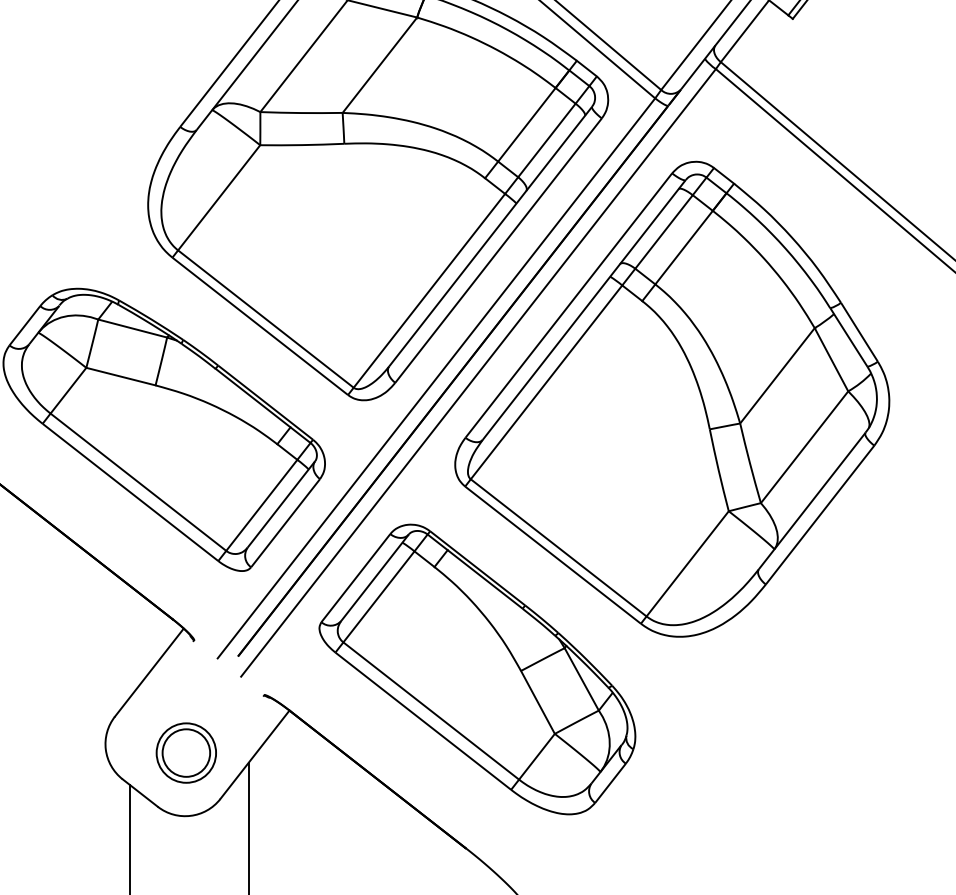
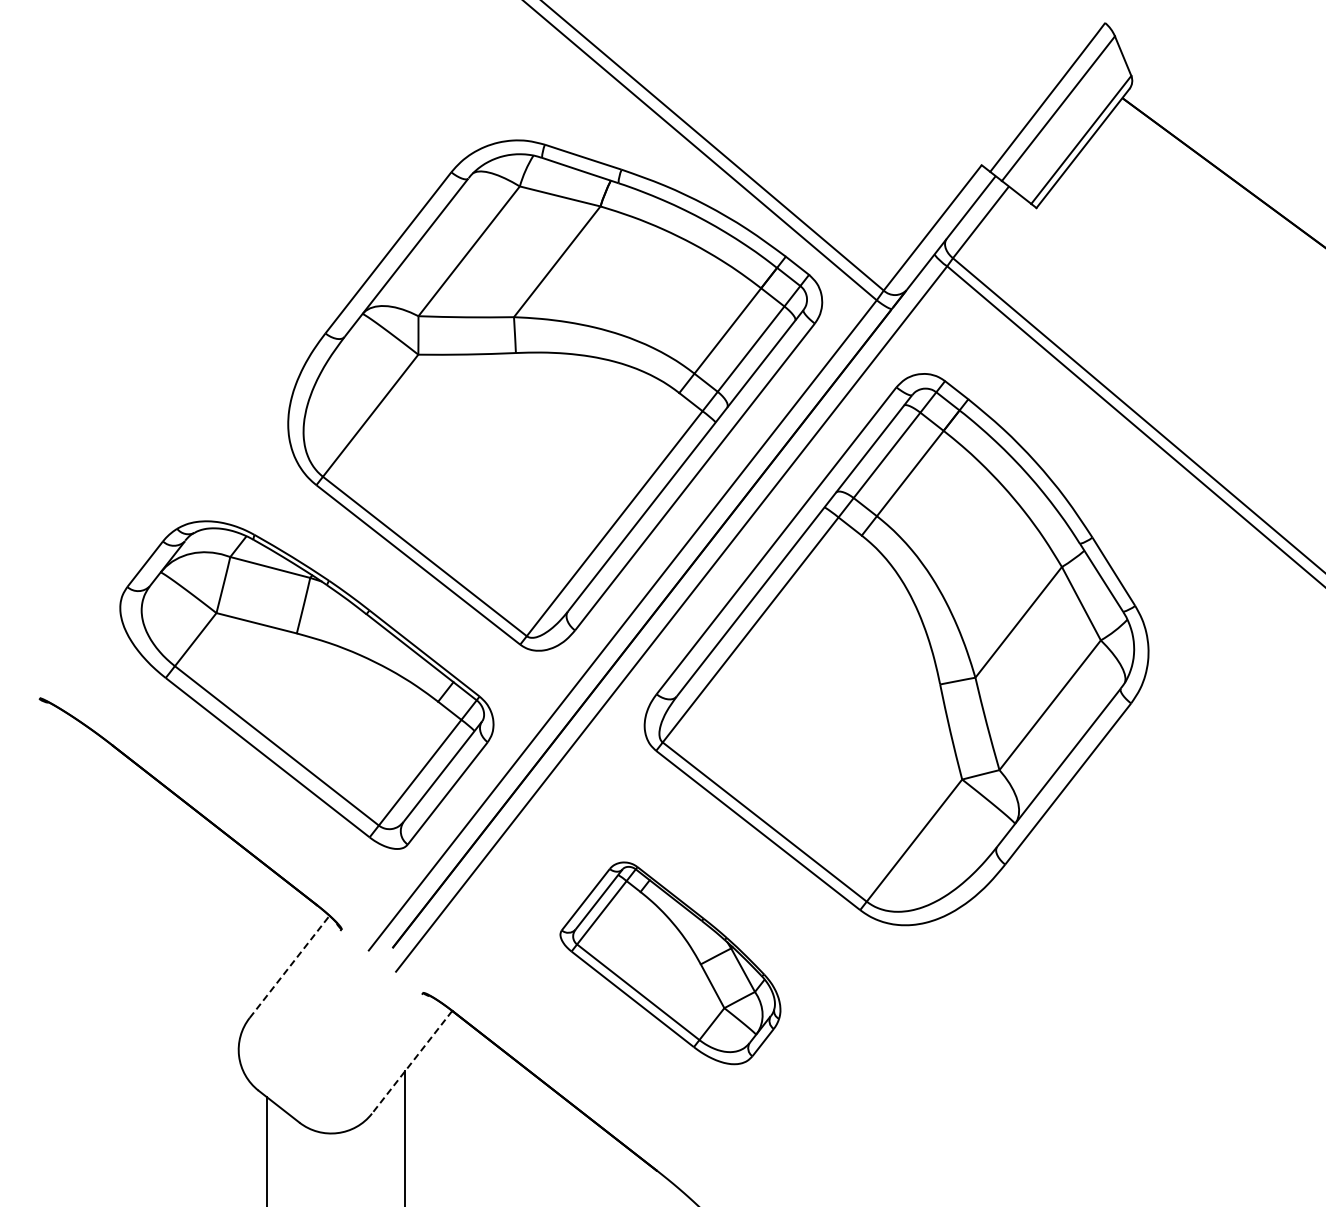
part: (477, 669) -> (670, 963), size x0.6
line: (149, 672) -> (289, 966), solid -> dashed
part: (186, 752) -> (332, 1059), removed
line: (254, 755) -> (411, 1062), solid -> dashed

